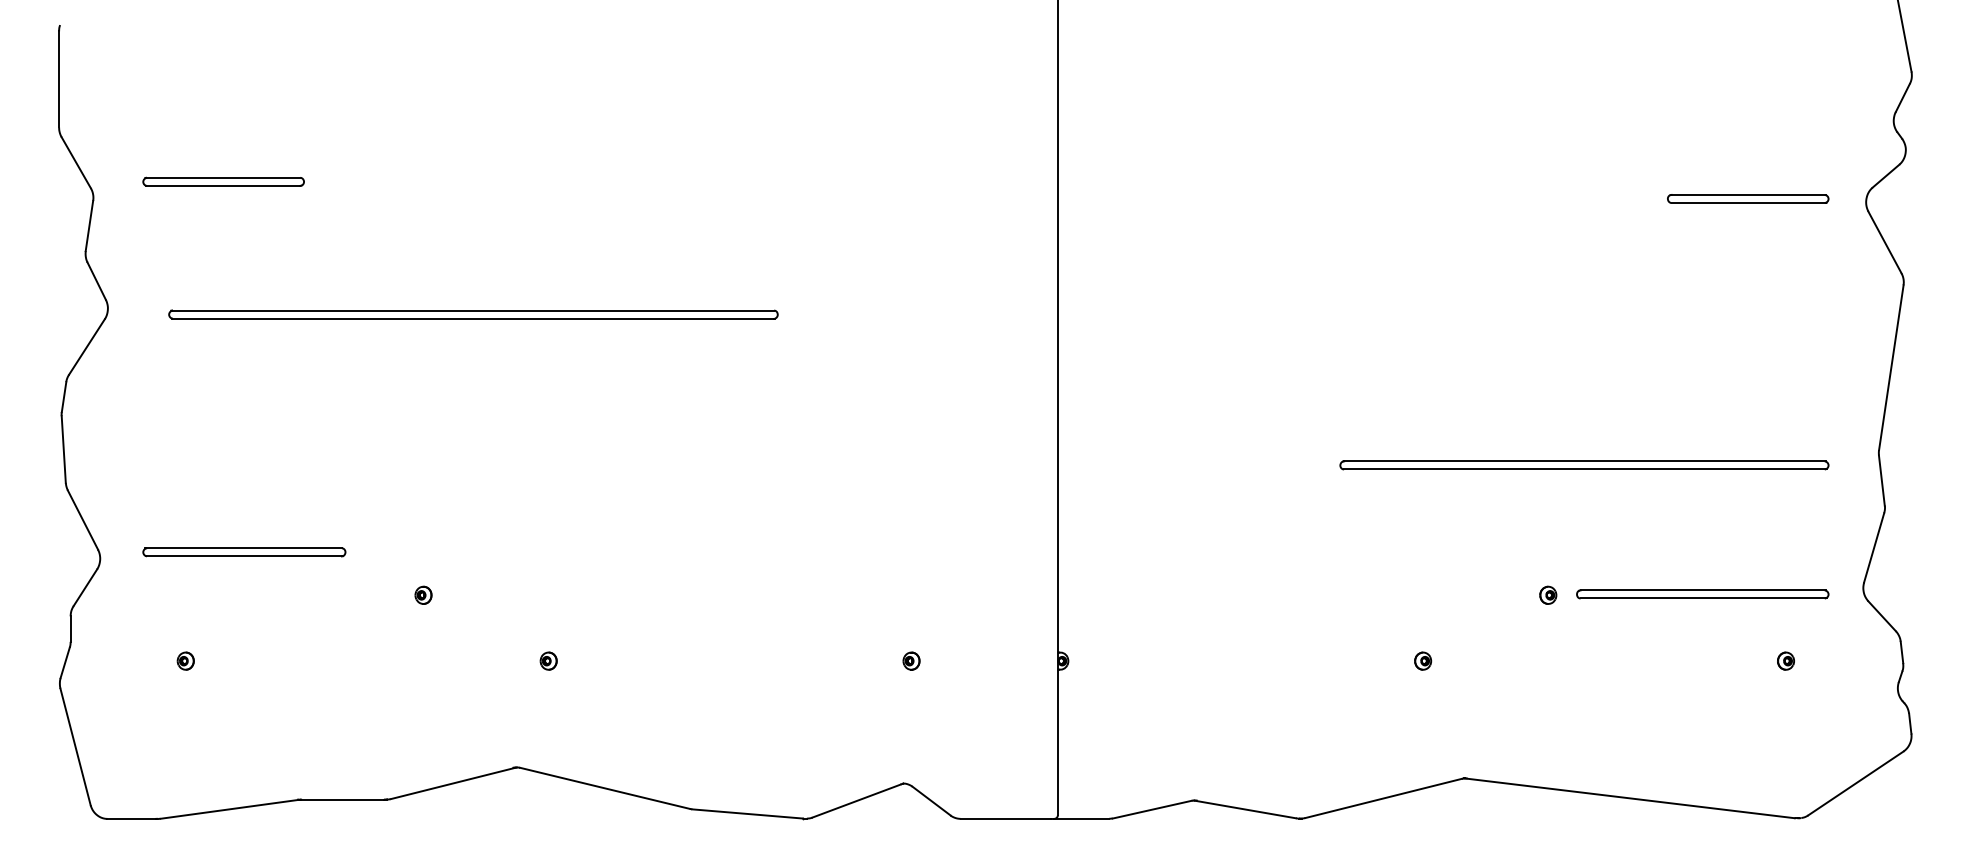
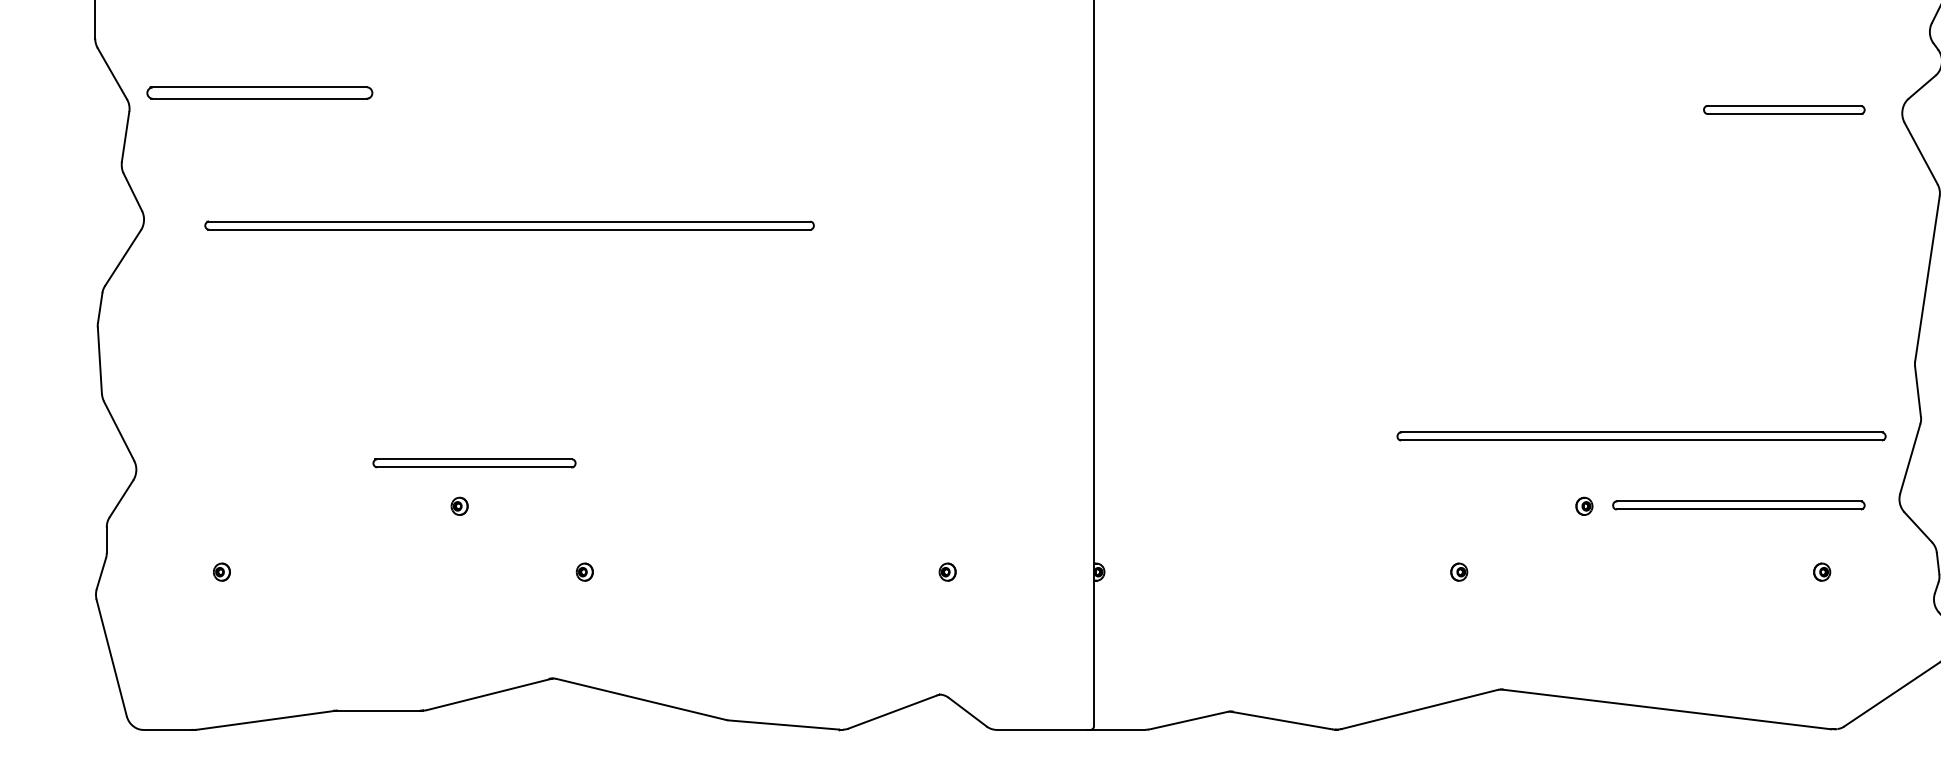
part: (223, 181) -> (259, 92), size x1.4
part: (1584, 465) -> (1641, 436), moved
part: (244, 552) -> (474, 463), moved

